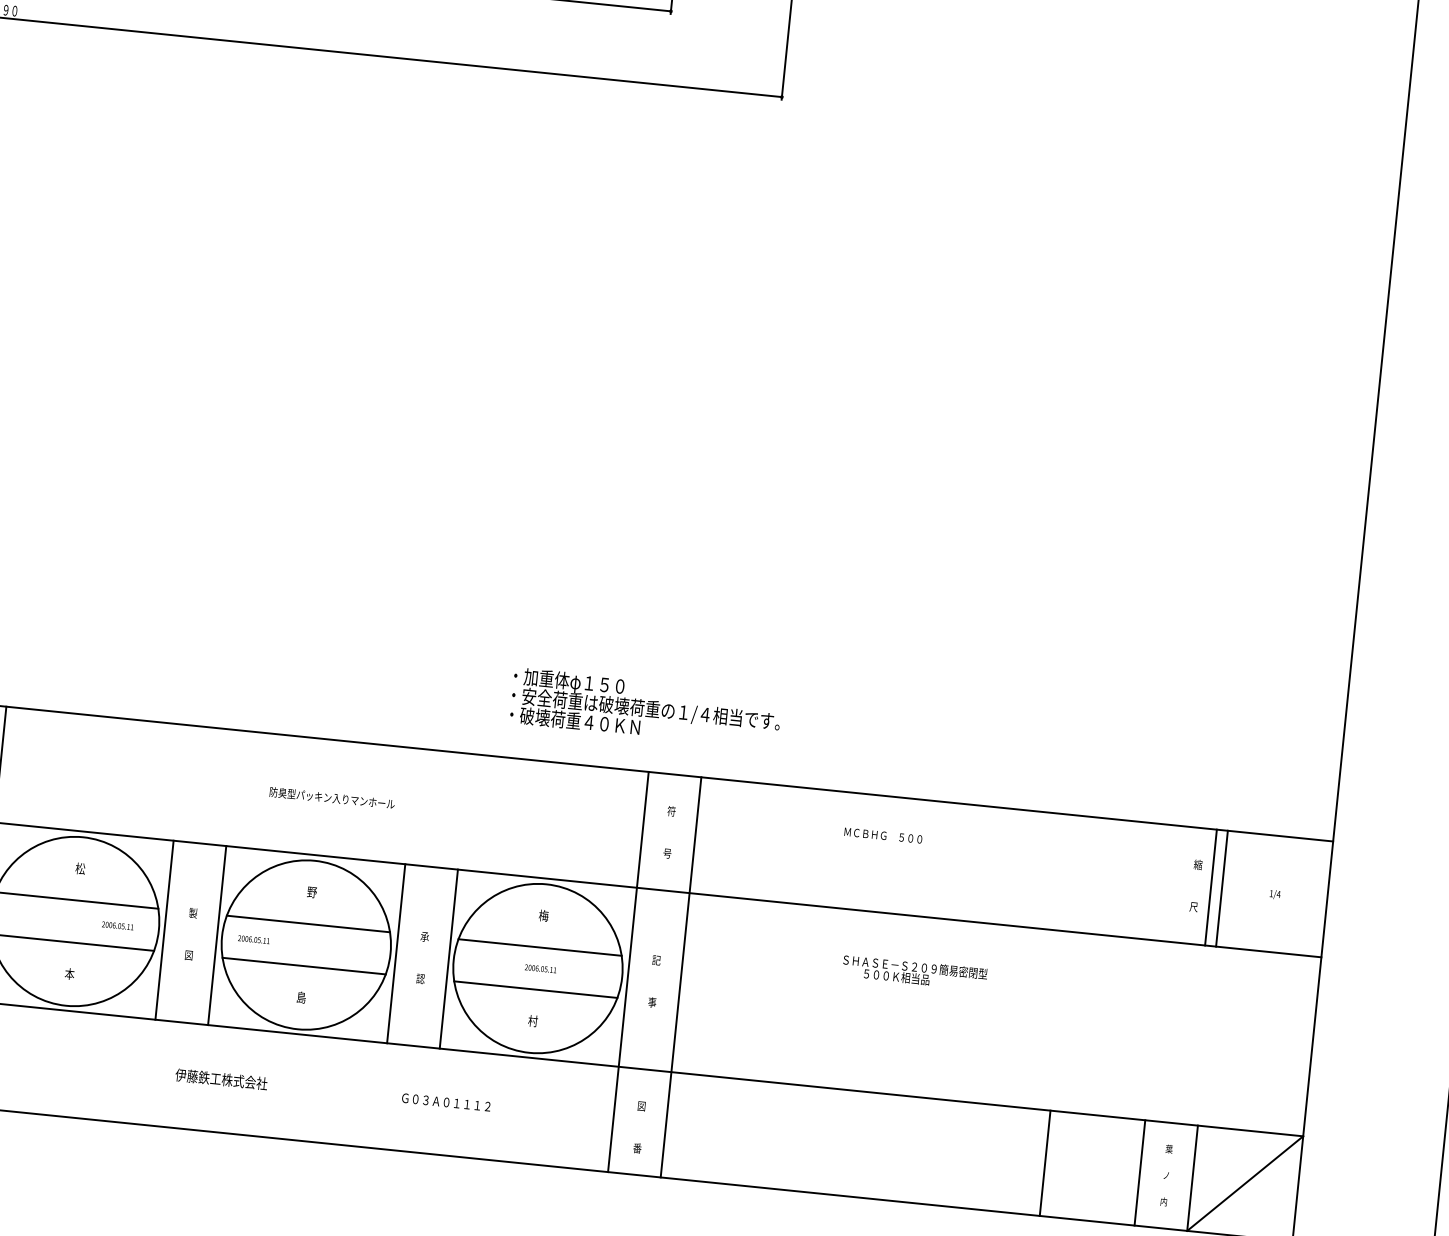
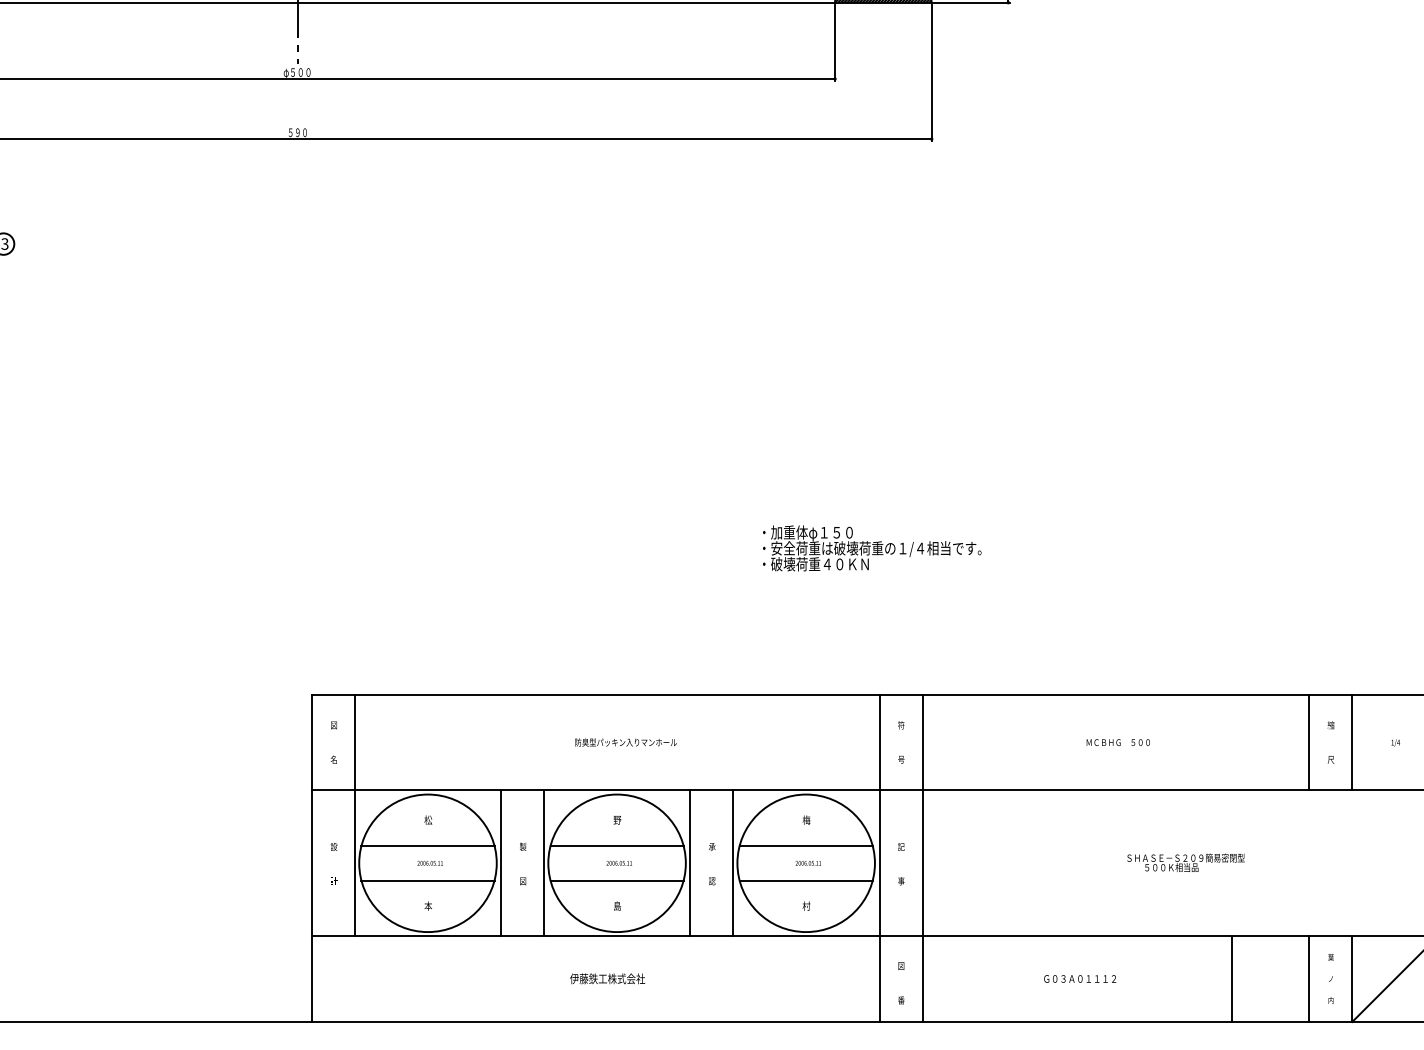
text: (646, 708) -> (872, 548), moved
text: (882, 835) -> (1117, 742), moved
line: (1211, 887) -> (1309, 742), moved
text: (117, 924) -> (429, 862), moved
text: (252, 939) -> (618, 863), moved
text: (914, 972) -> (1185, 862), moved
text: (221, 1078) -> (607, 978), moved
text: (446, 1101) -> (1080, 978), moved

